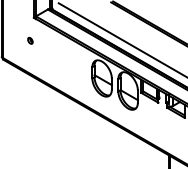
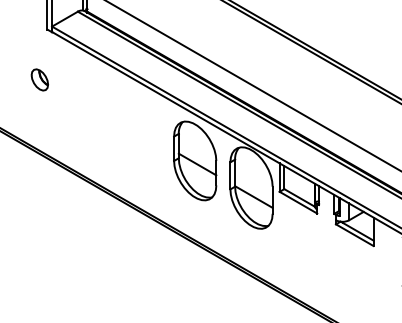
part: (30, 40) -> (40, 78), size x1.6

